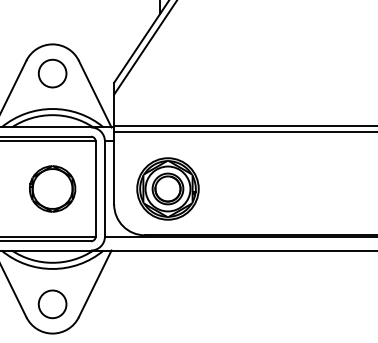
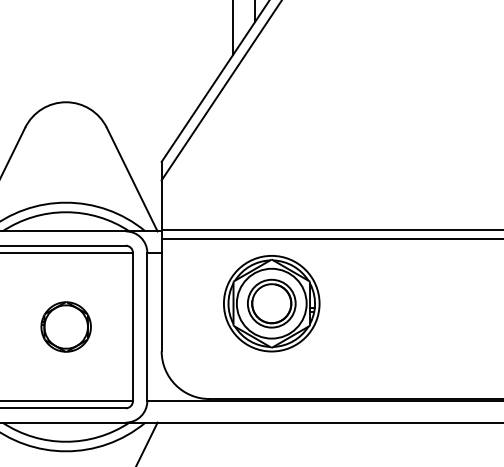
circle: (52, 73) -> (65, 147), removed
part: (52, 188) -> (65, 326), size x0.7
part: (167, 188) -> (270, 302), moved

